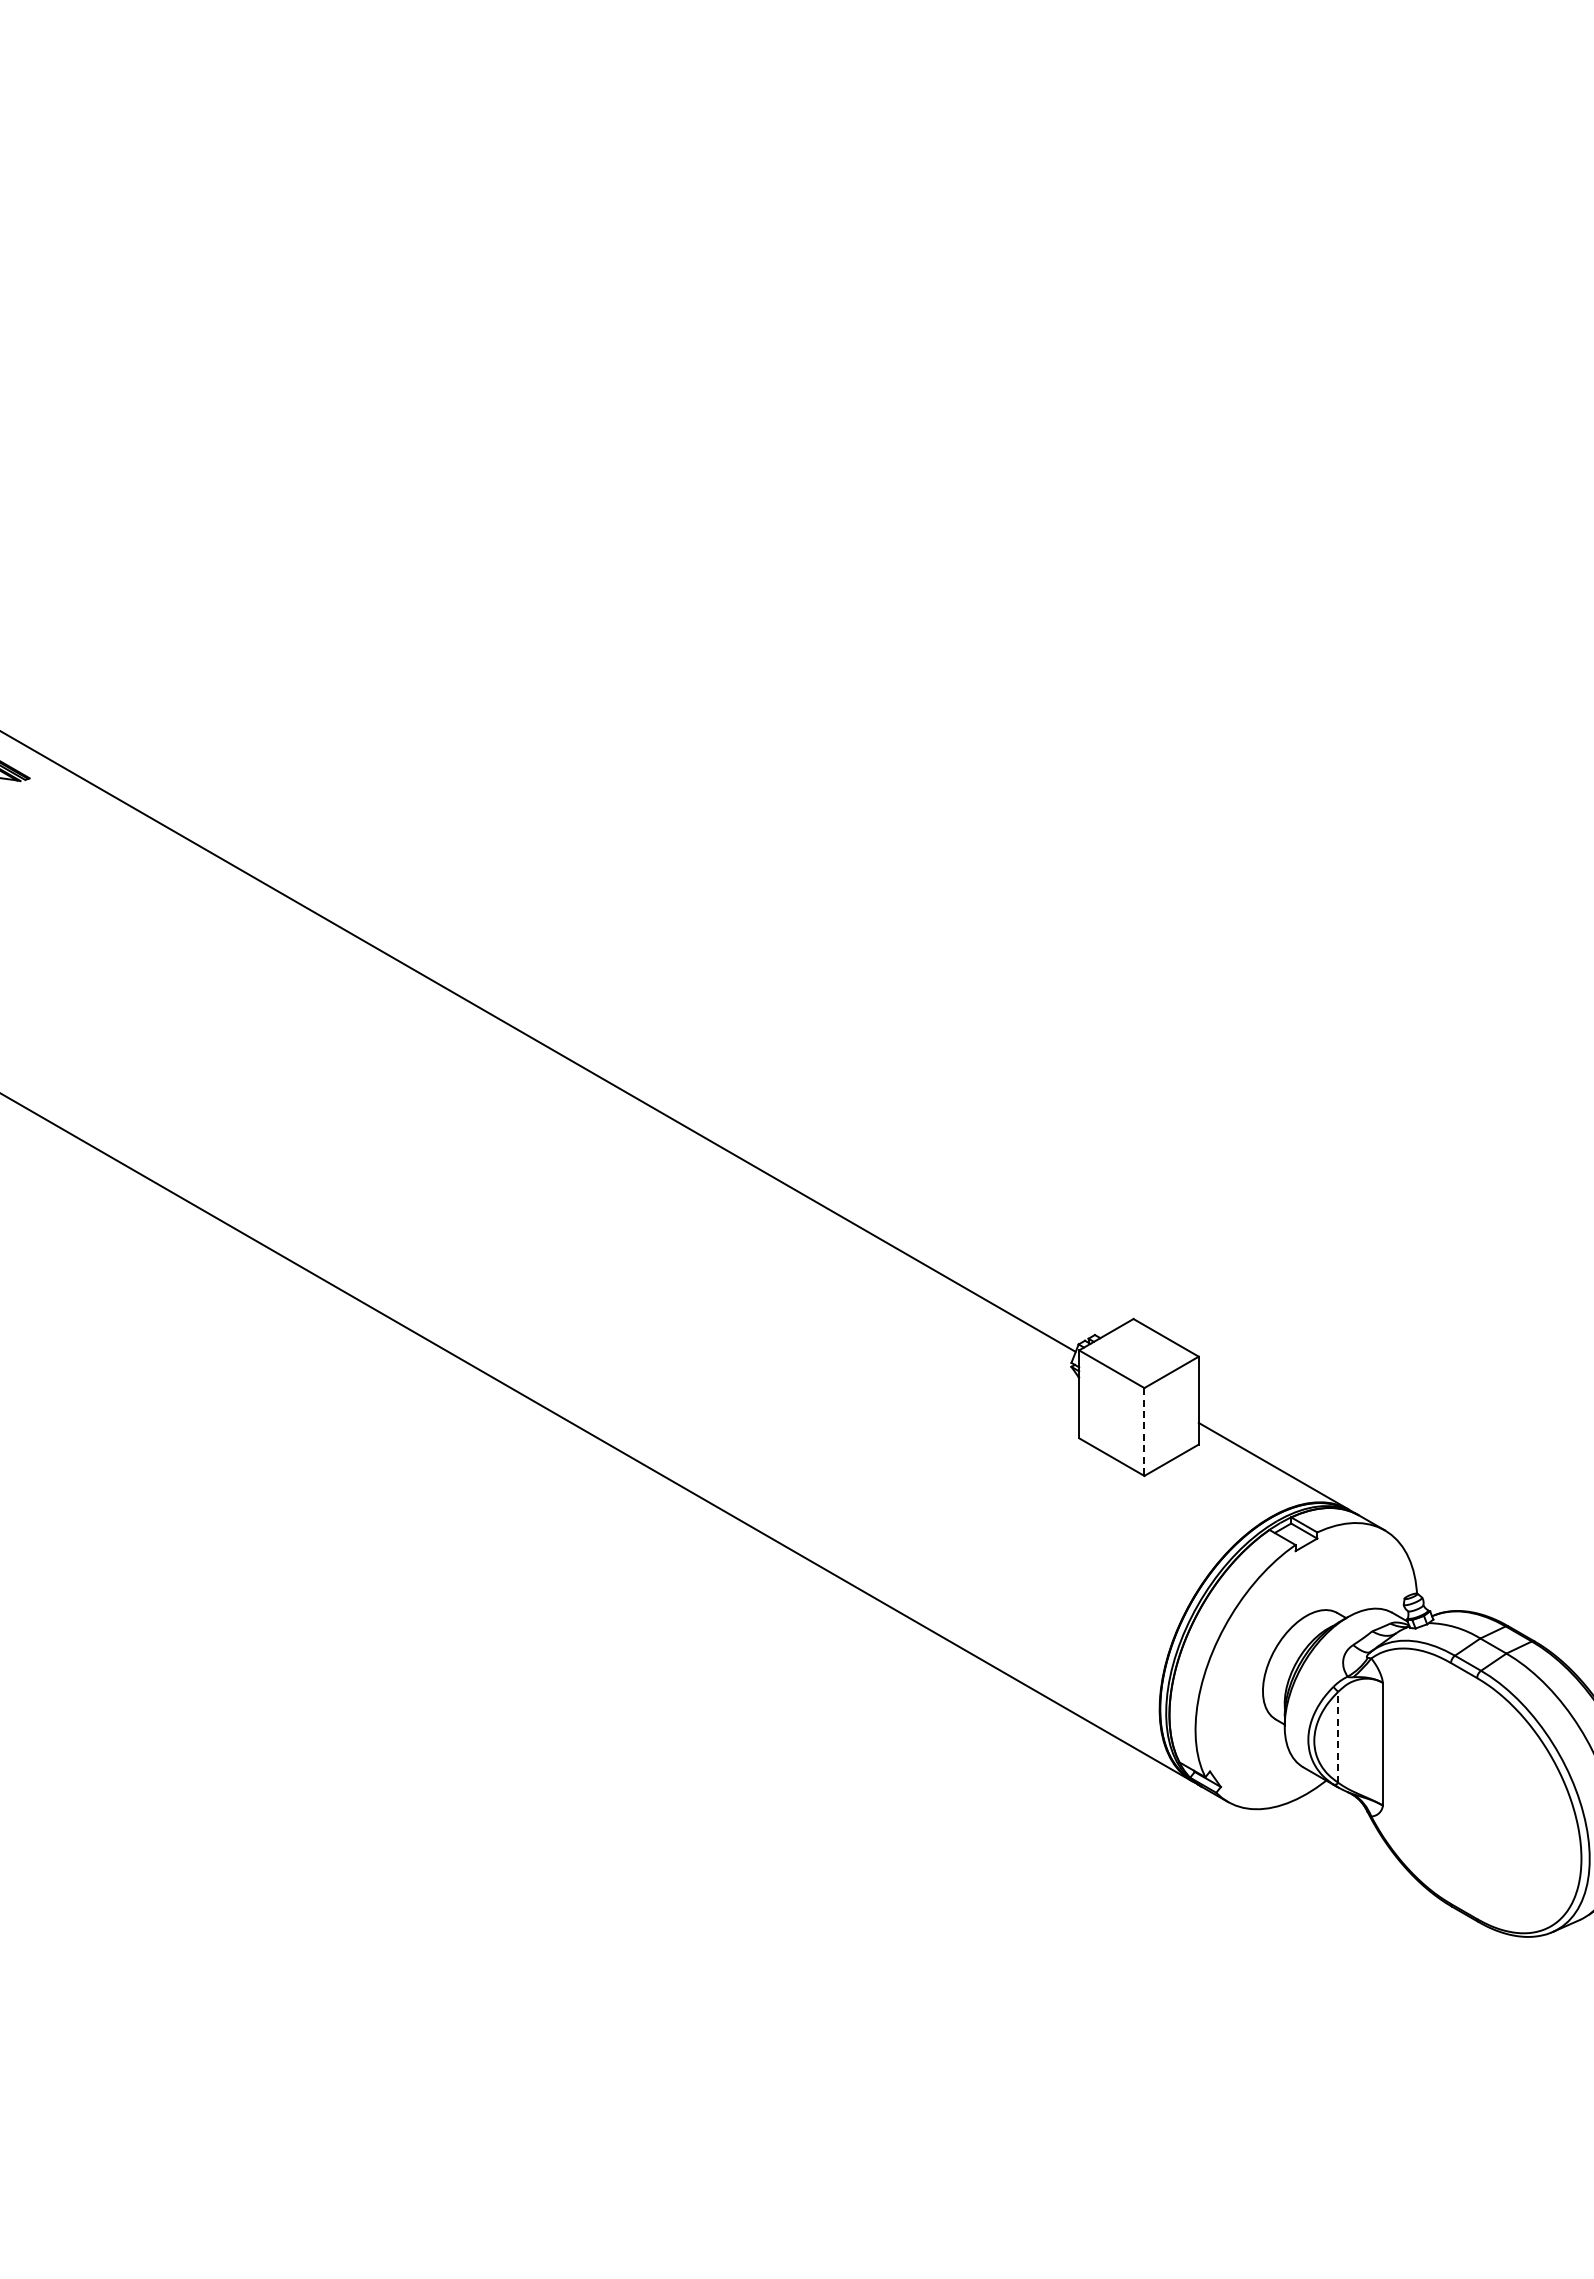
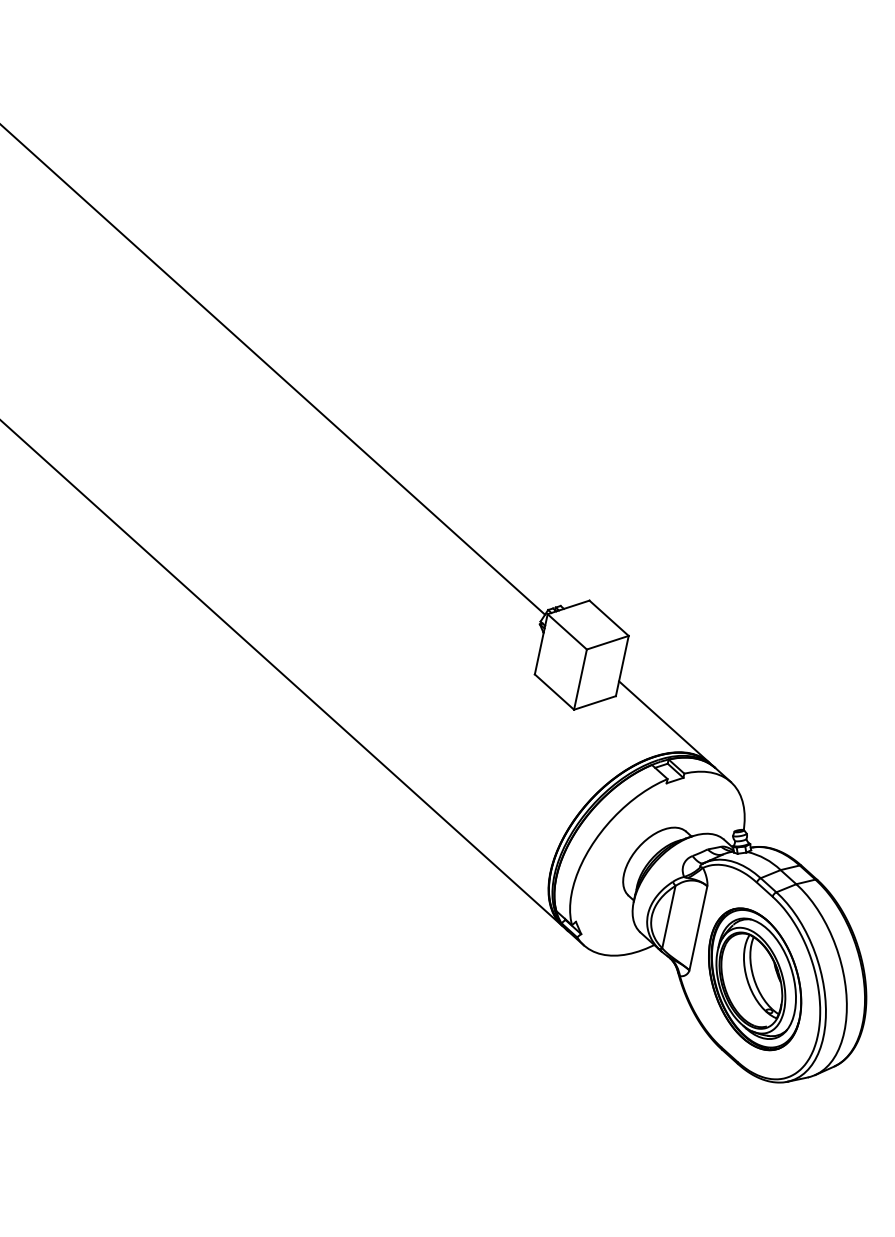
line: (1144, 1432) -> (580, 679), dashed -> solid
line: (1338, 1737) -> (668, 917), dashed -> solid
part: (1476, 1798) -> (754, 979), added

